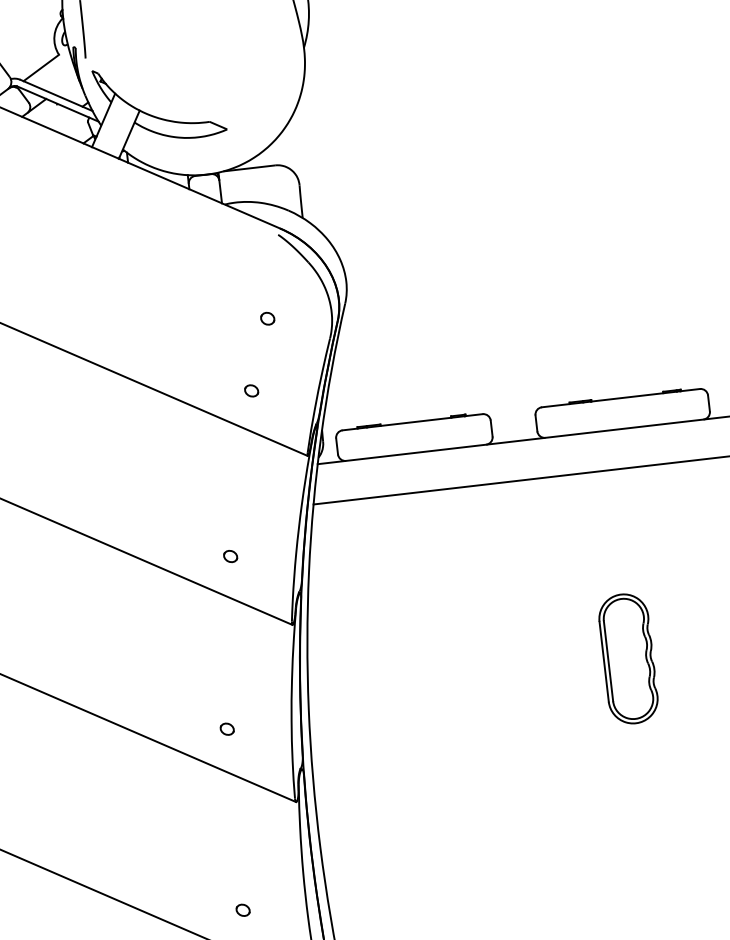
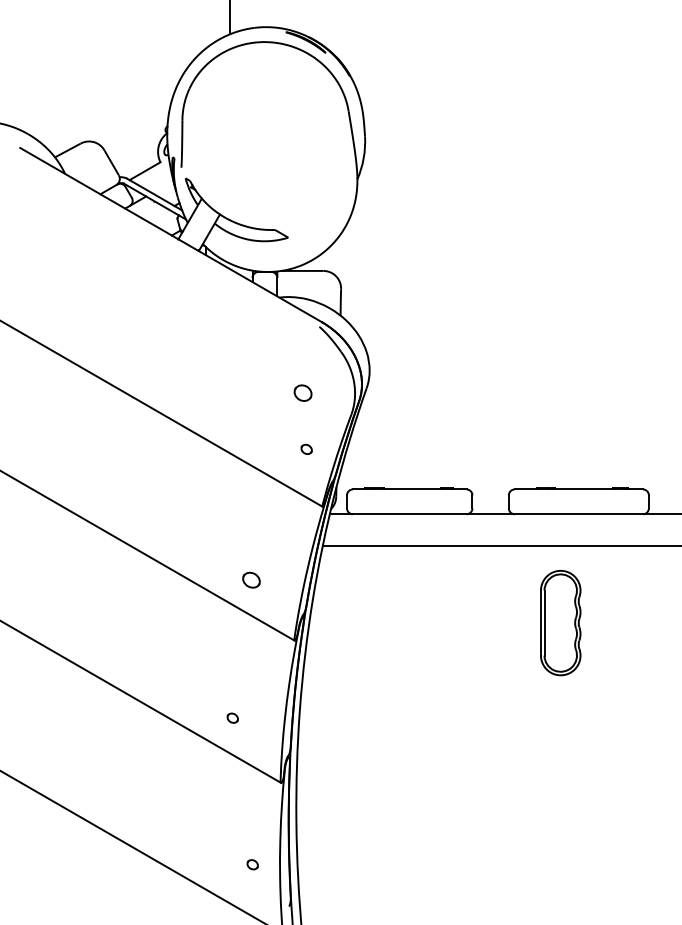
part: (267, 317) -> (303, 392), size x1.6
part: (251, 389) -> (306, 448), moved
part: (230, 555) -> (251, 579), size x1.6
part: (628, 659) -> (560, 623), moved
part: (242, 910) -> (252, 864), moved

